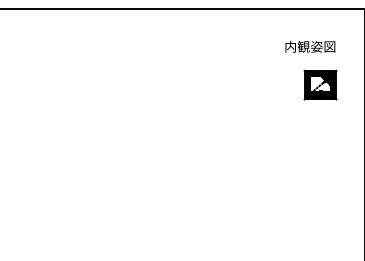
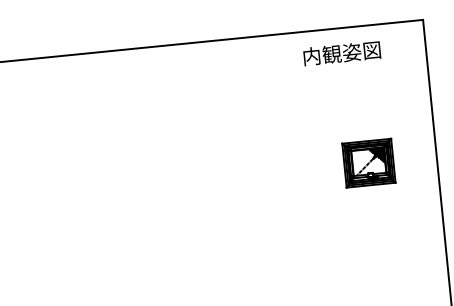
text: (310, 46) -> (342, 52), moved
part: (320, 84) -> (368, 162), moved

